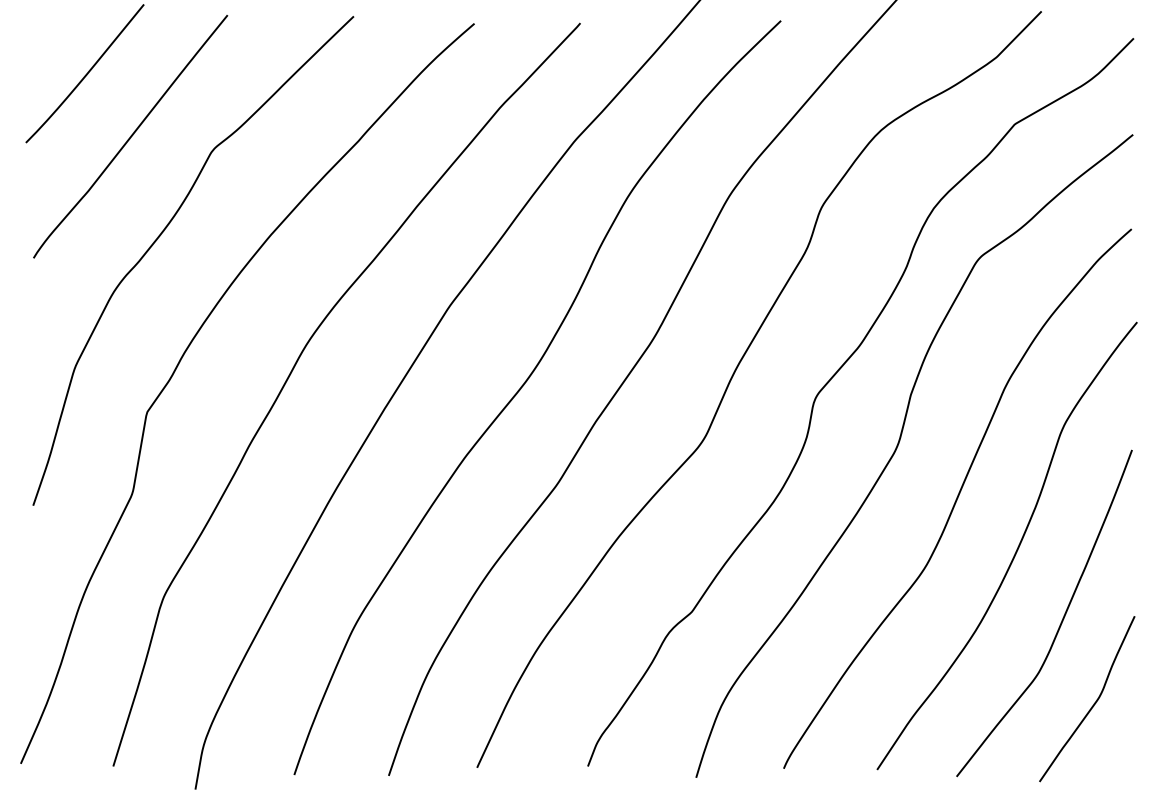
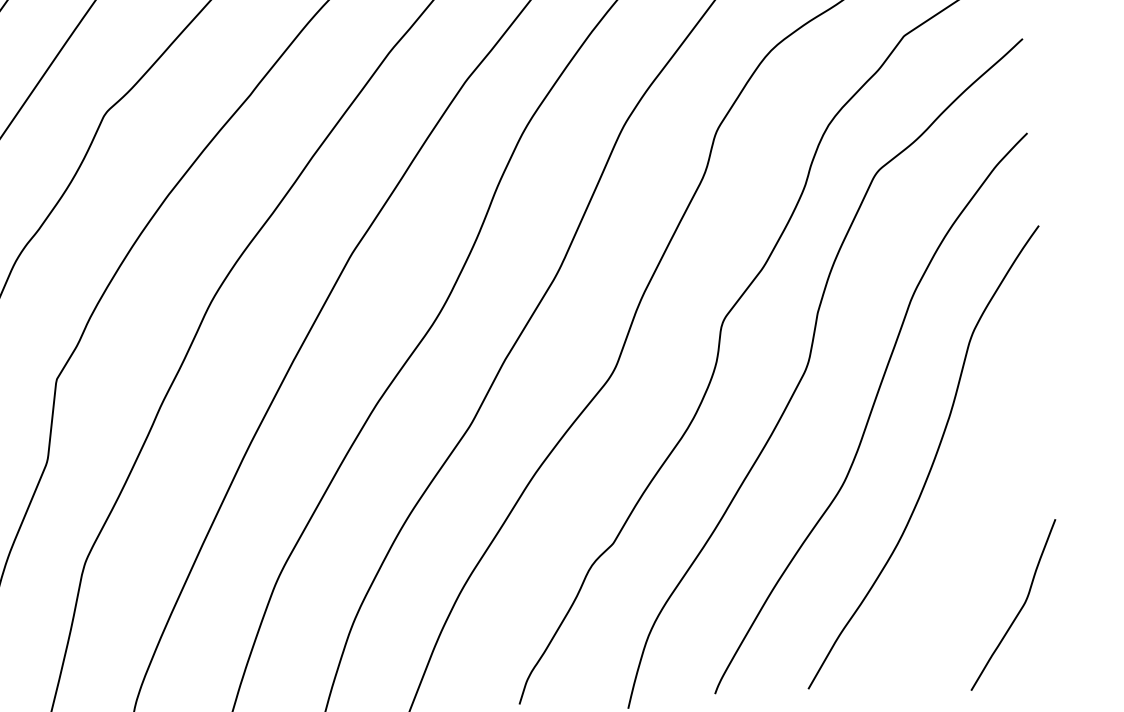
curve: (1060, 622) -> (981, 530), removed

